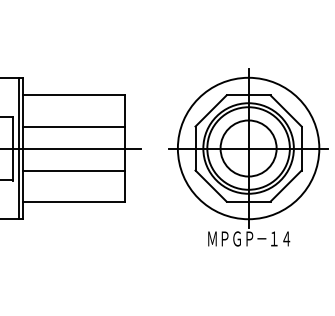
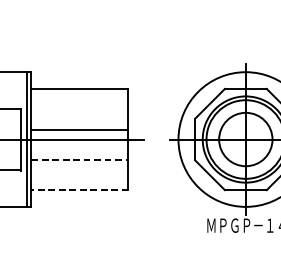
line: (74, 126) -> (80, 129), moved
line: (74, 170) -> (80, 160), solid -> dashed
line: (74, 201) -> (80, 190), solid -> dashed

